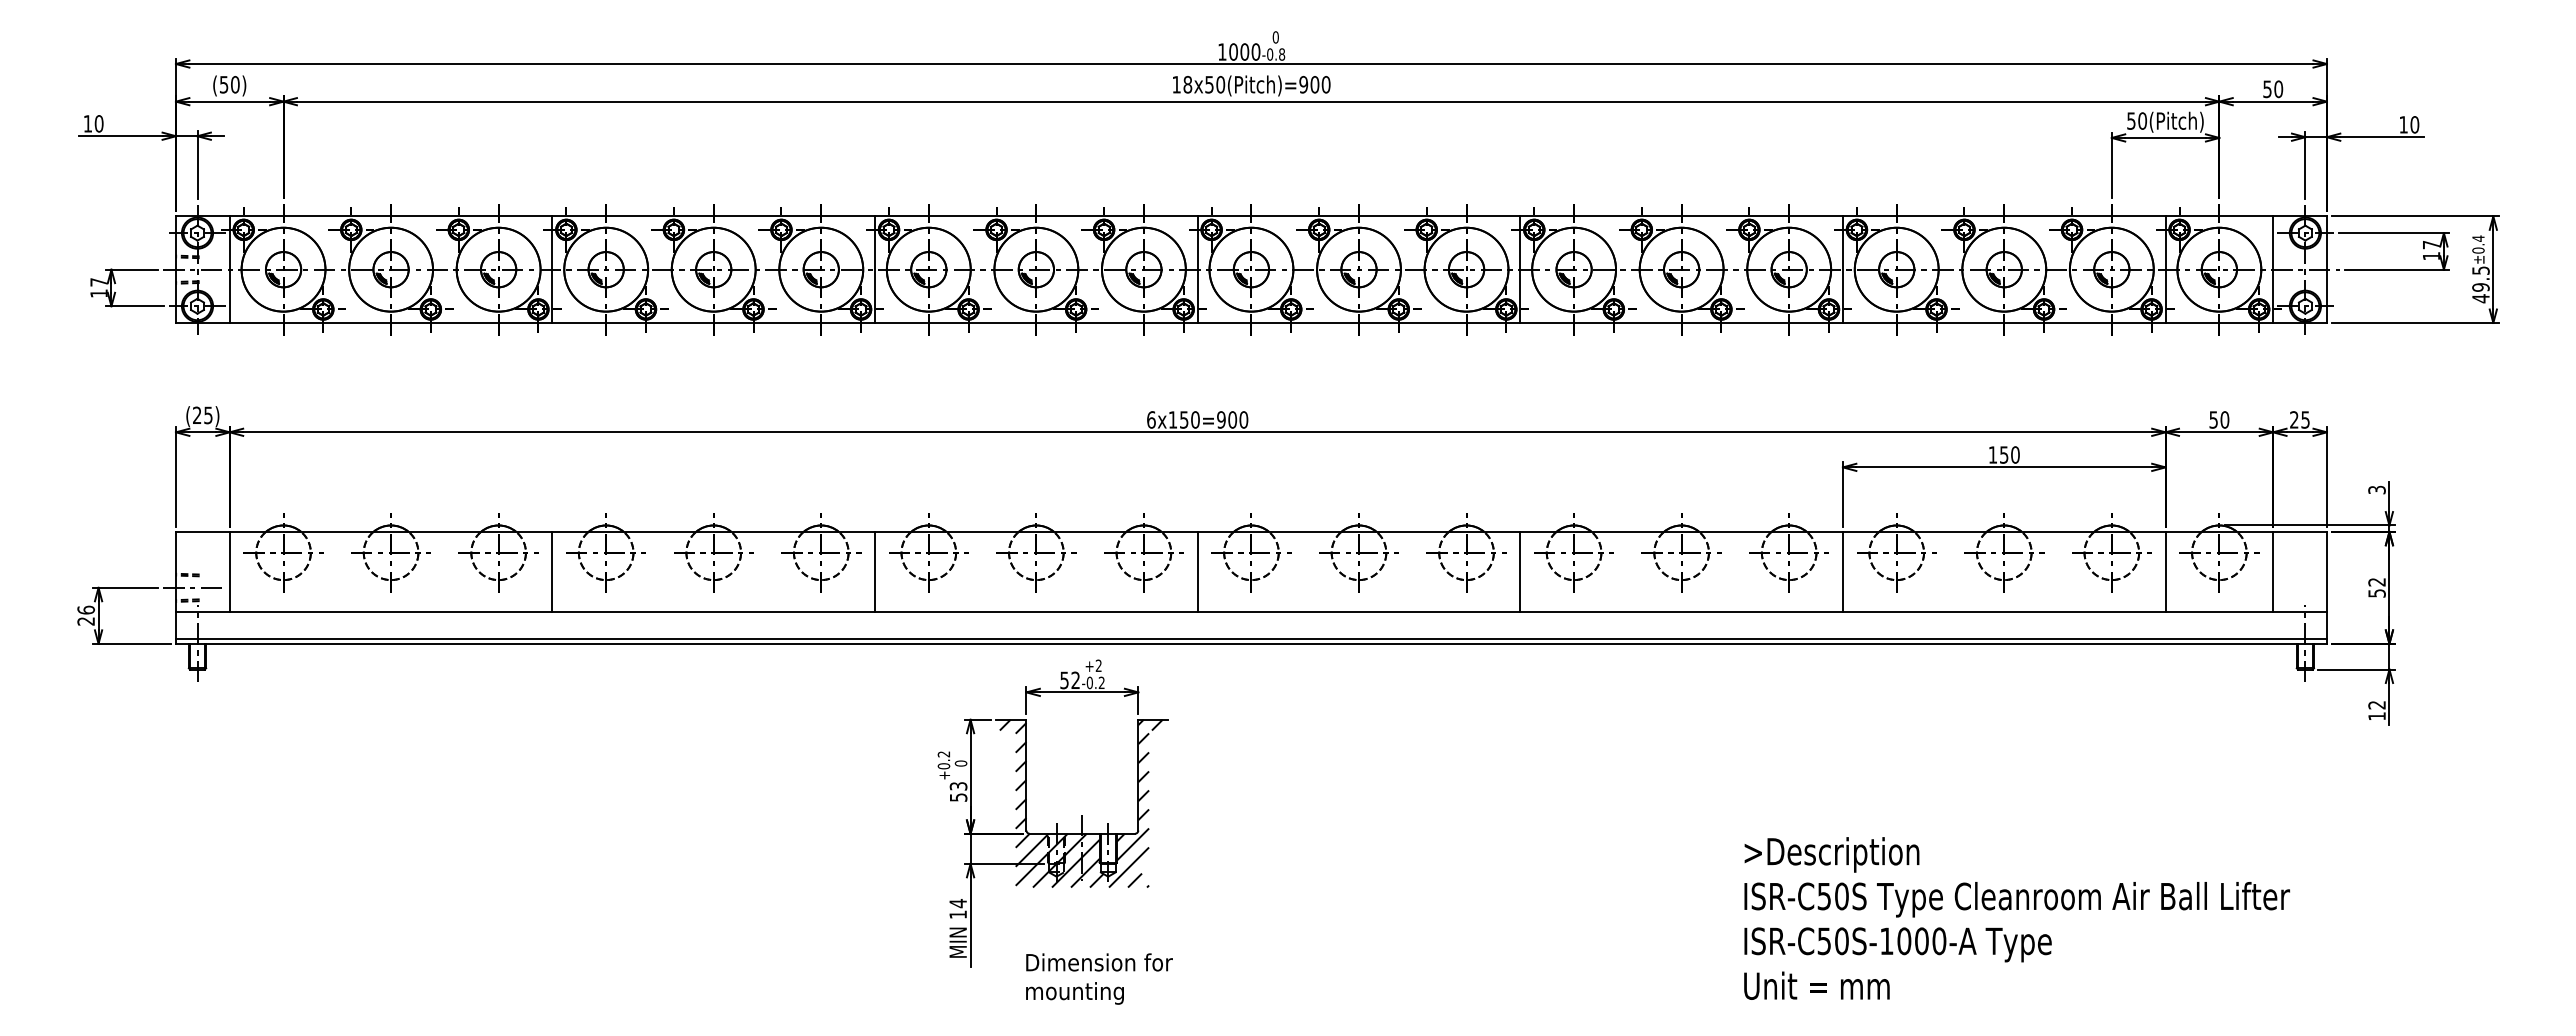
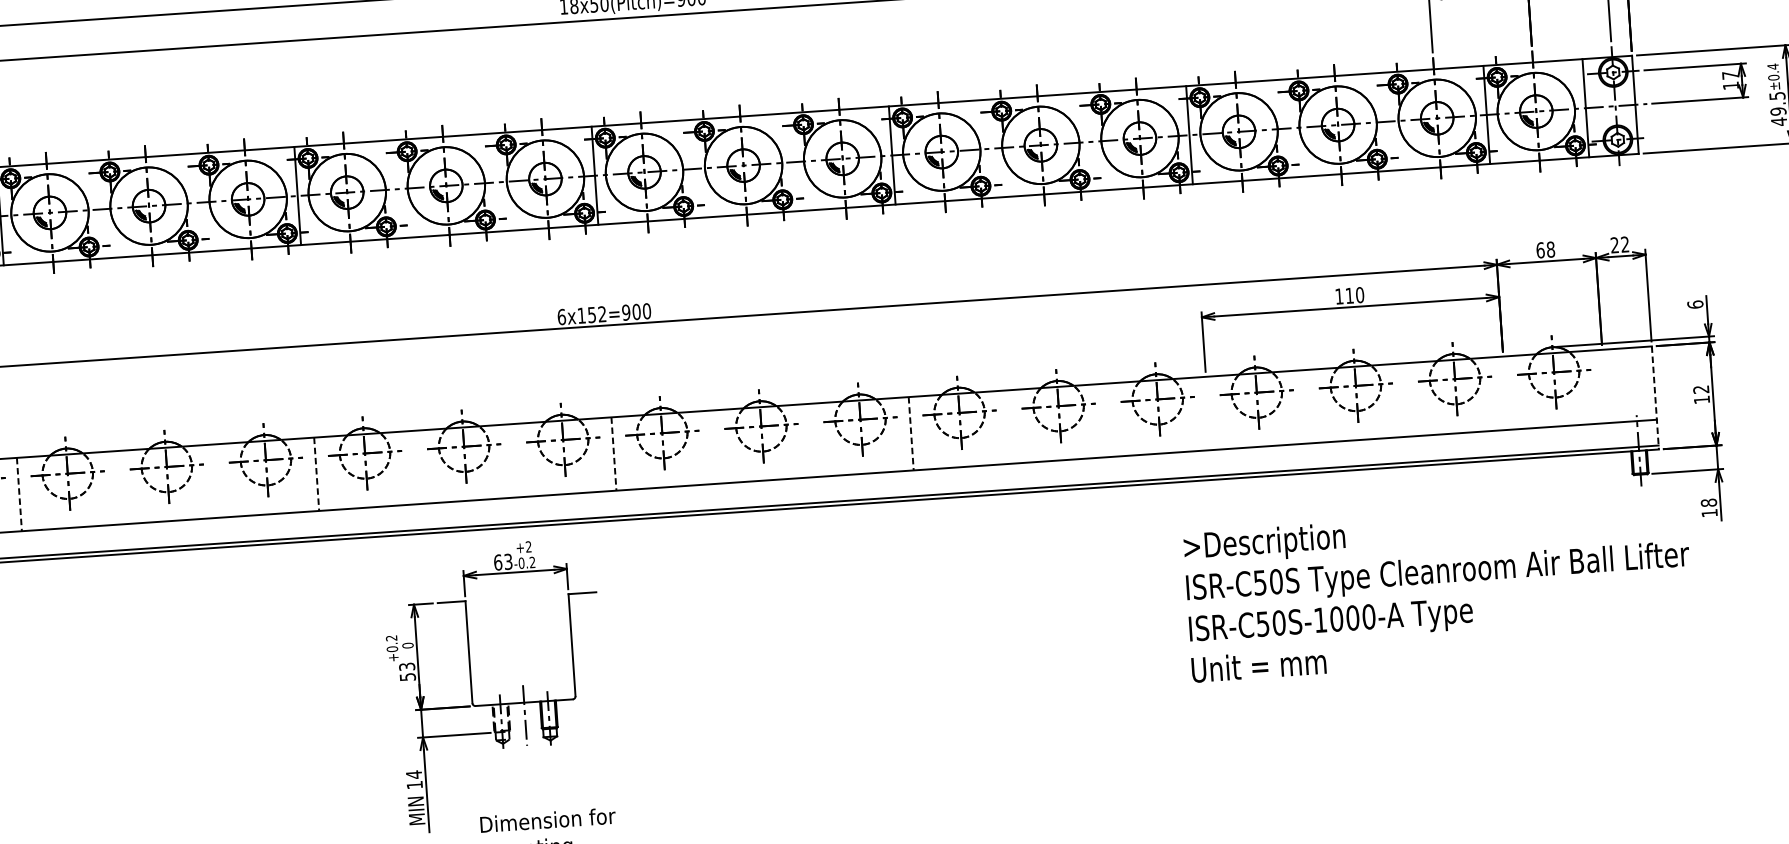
text: (1195, 419) -> (602, 313), 6x150=900 -> 6x152=900
text: (2219, 419) -> (1545, 249), 50 -> 68
text: (2305, 419) -> (1625, 244), 25 -> 22
text: (2004, 454) -> (1349, 295), 150 -> 110
text: (2376, 489) -> (1694, 304), 3 -> 6
line: (552, 571) -> (19, 494), solid -> dashed
line: (875, 571) -> (317, 474), solid -> dashed
line: (1197, 571) -> (613, 453), solid -> dashed
line: (1520, 571) -> (911, 433), solid -> dashed
line: (1842, 571) -> (1208, 413), removed
line: (2165, 571) -> (1505, 393), removed
line: (2273, 571) -> (1605, 386), removed
line: (2326, 587) -> (1654, 397), solid -> dashed
text: (2376, 593) -> (1701, 400), 52 -> 12
text: (1069, 680) -> (502, 562), 52 -> 63
text: (2376, 704) -> (1708, 502), 12 -> 18
hatch: (1080, 803) -> (520, 674), removed
text: (2016, 918) -> (1438, 591), moved

